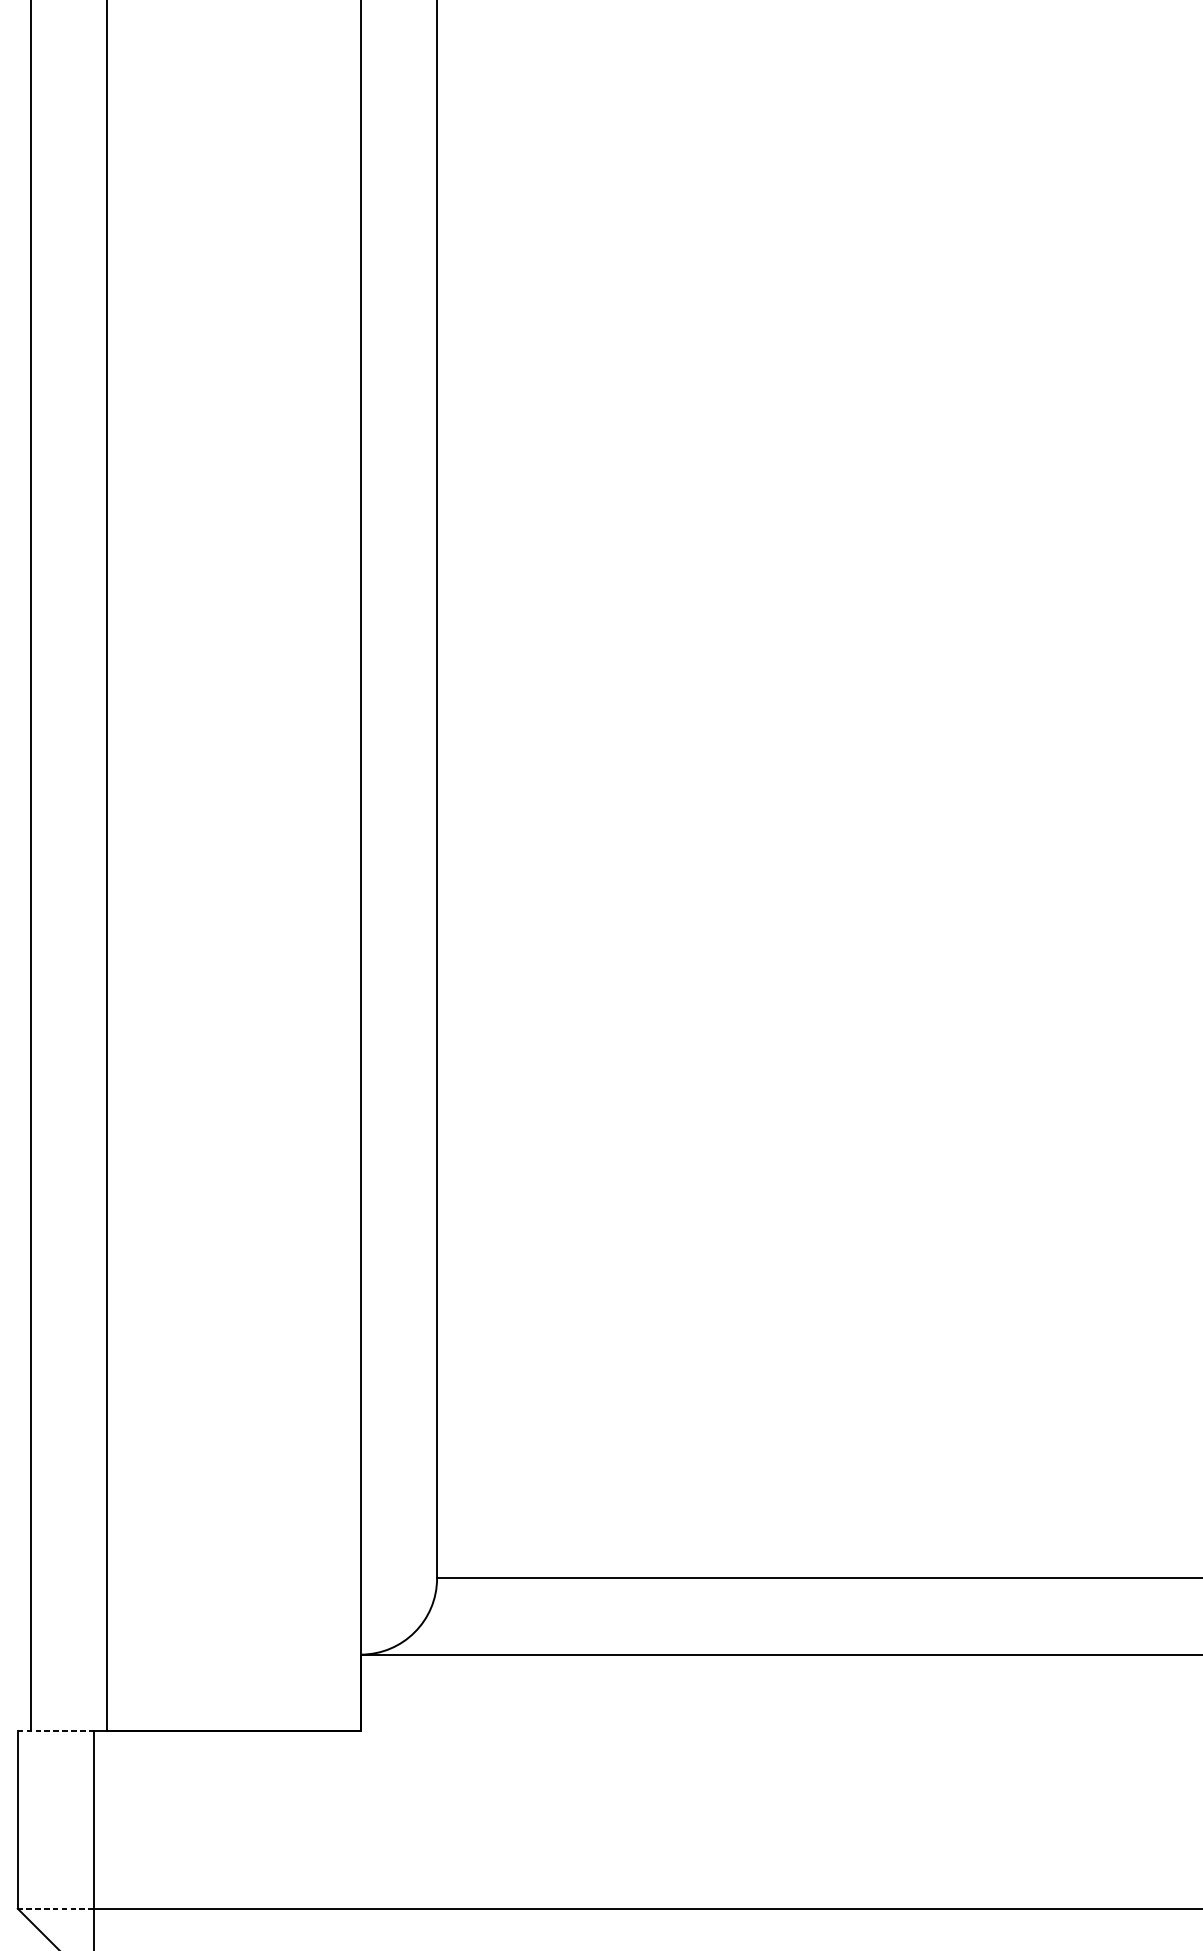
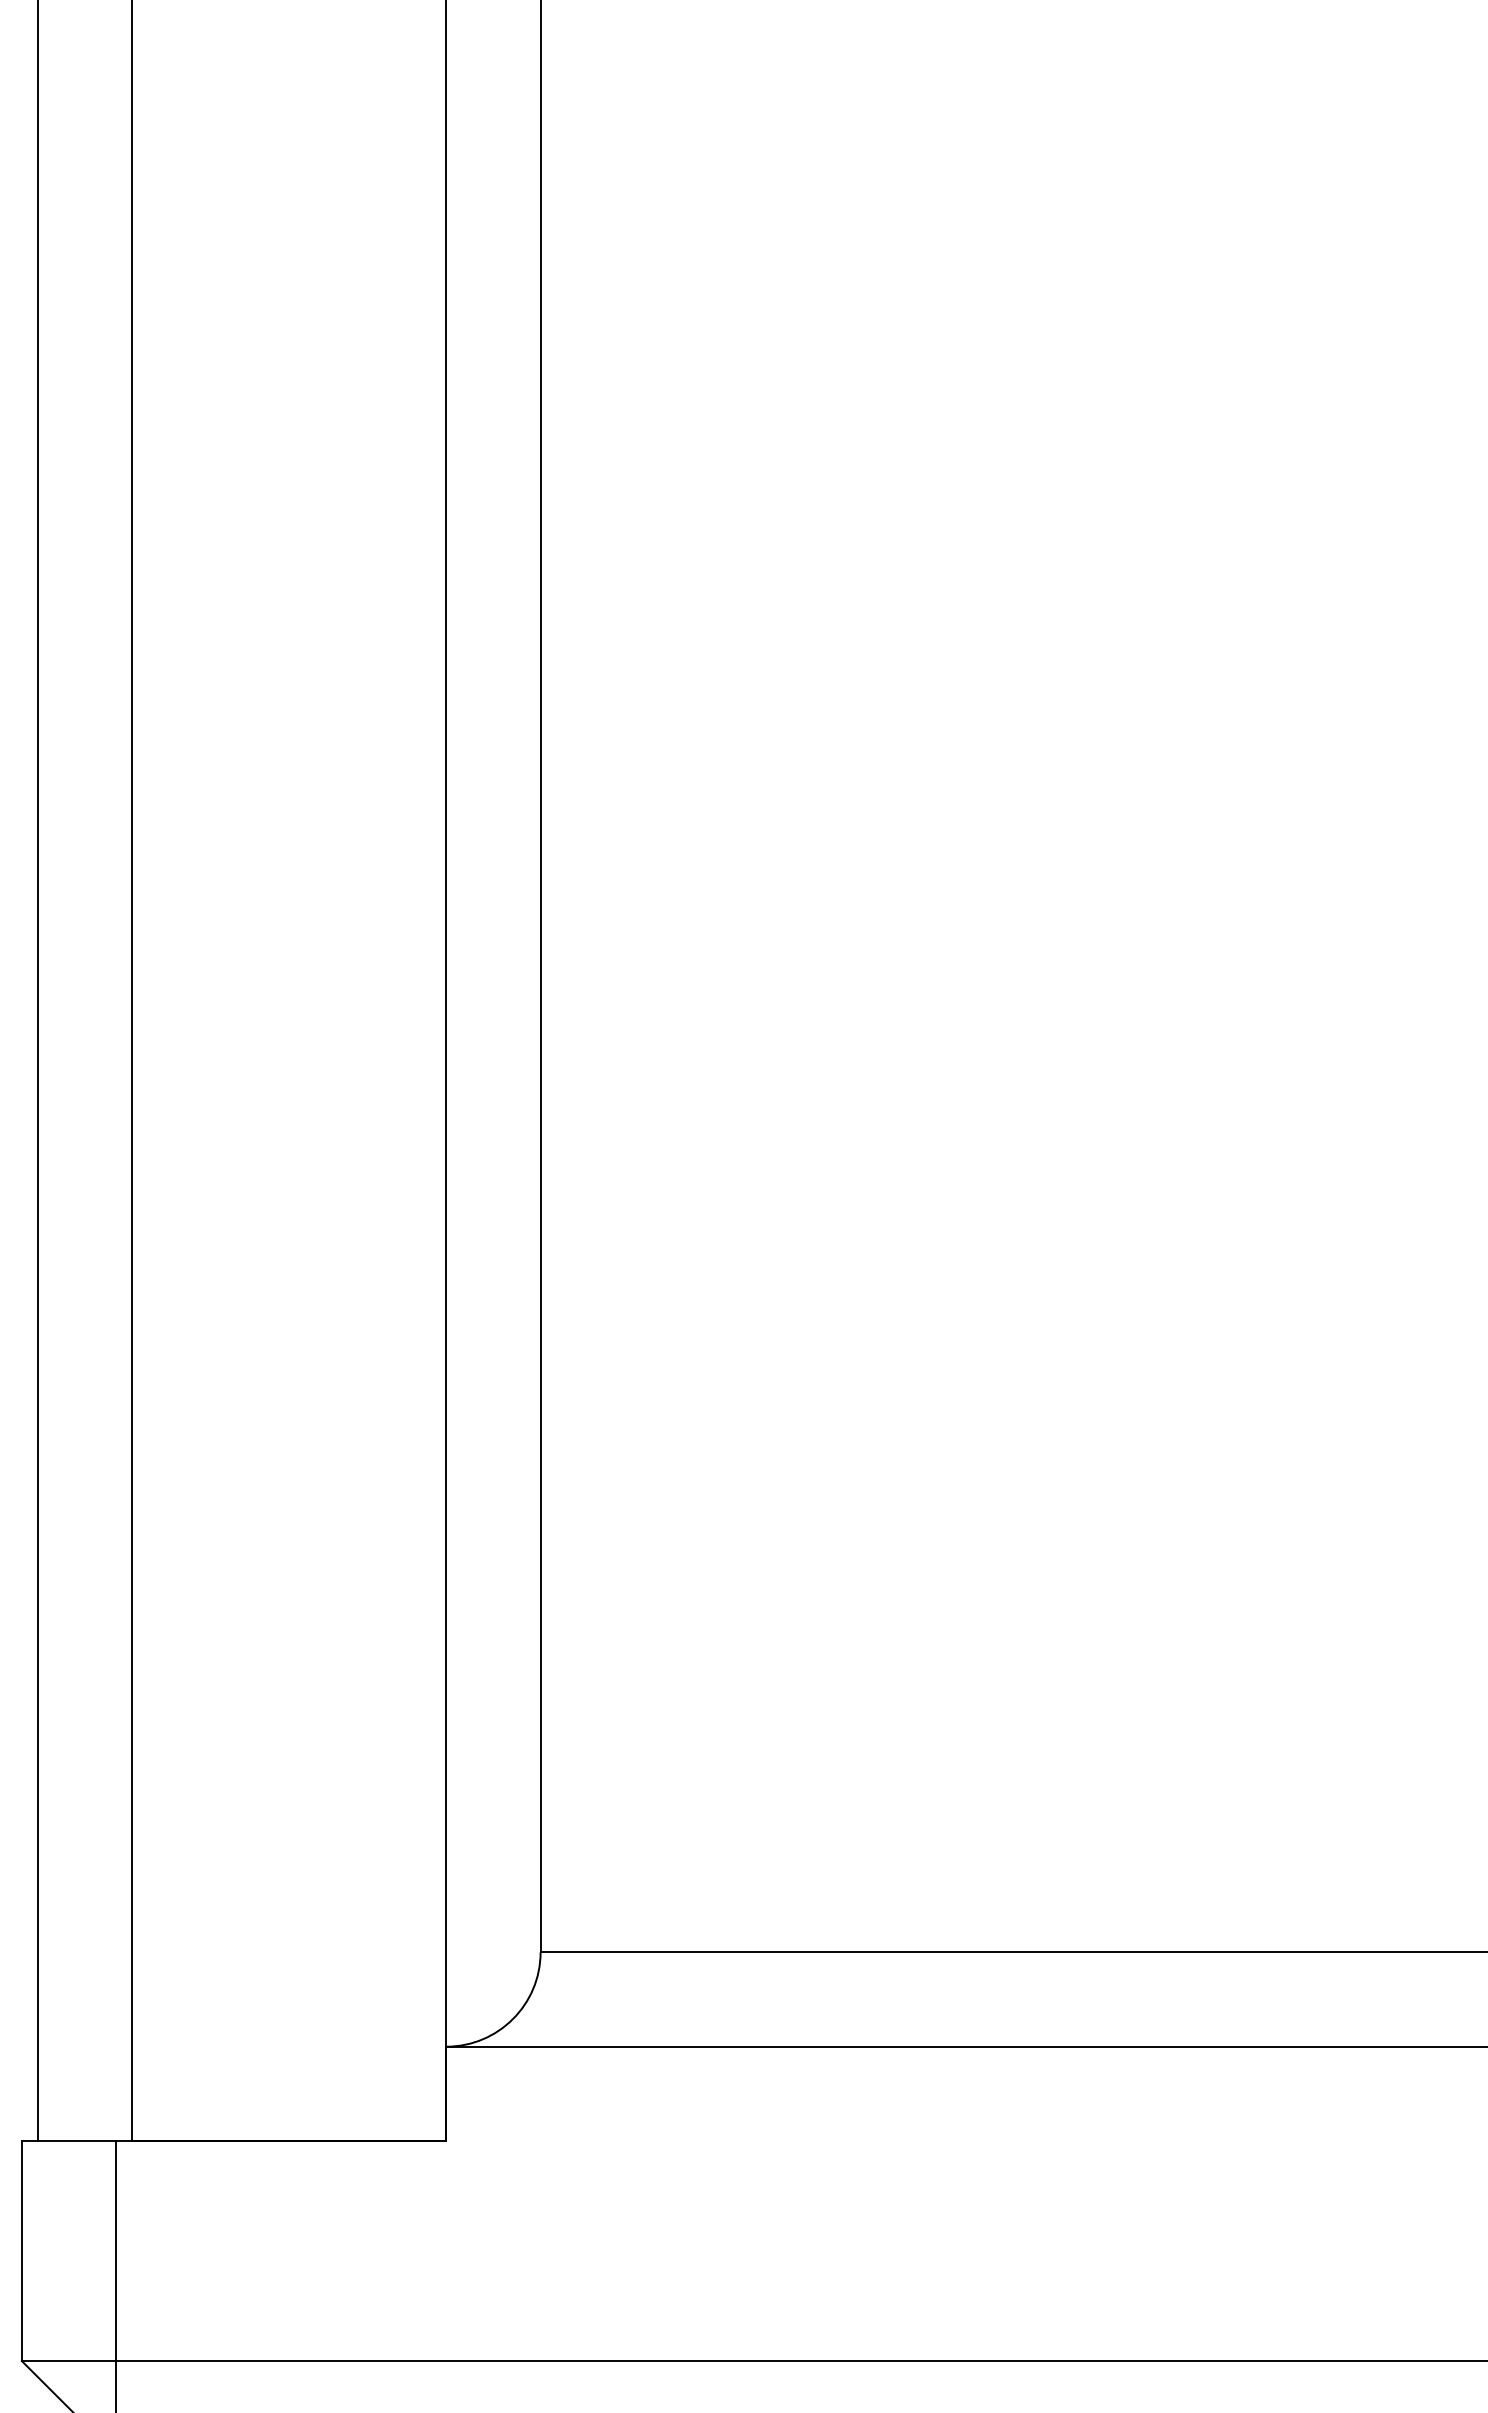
line: (56, 1731) -> (69, 2141), dashed -> solid
line: (55, 1909) -> (68, 2361), dashed -> solid

